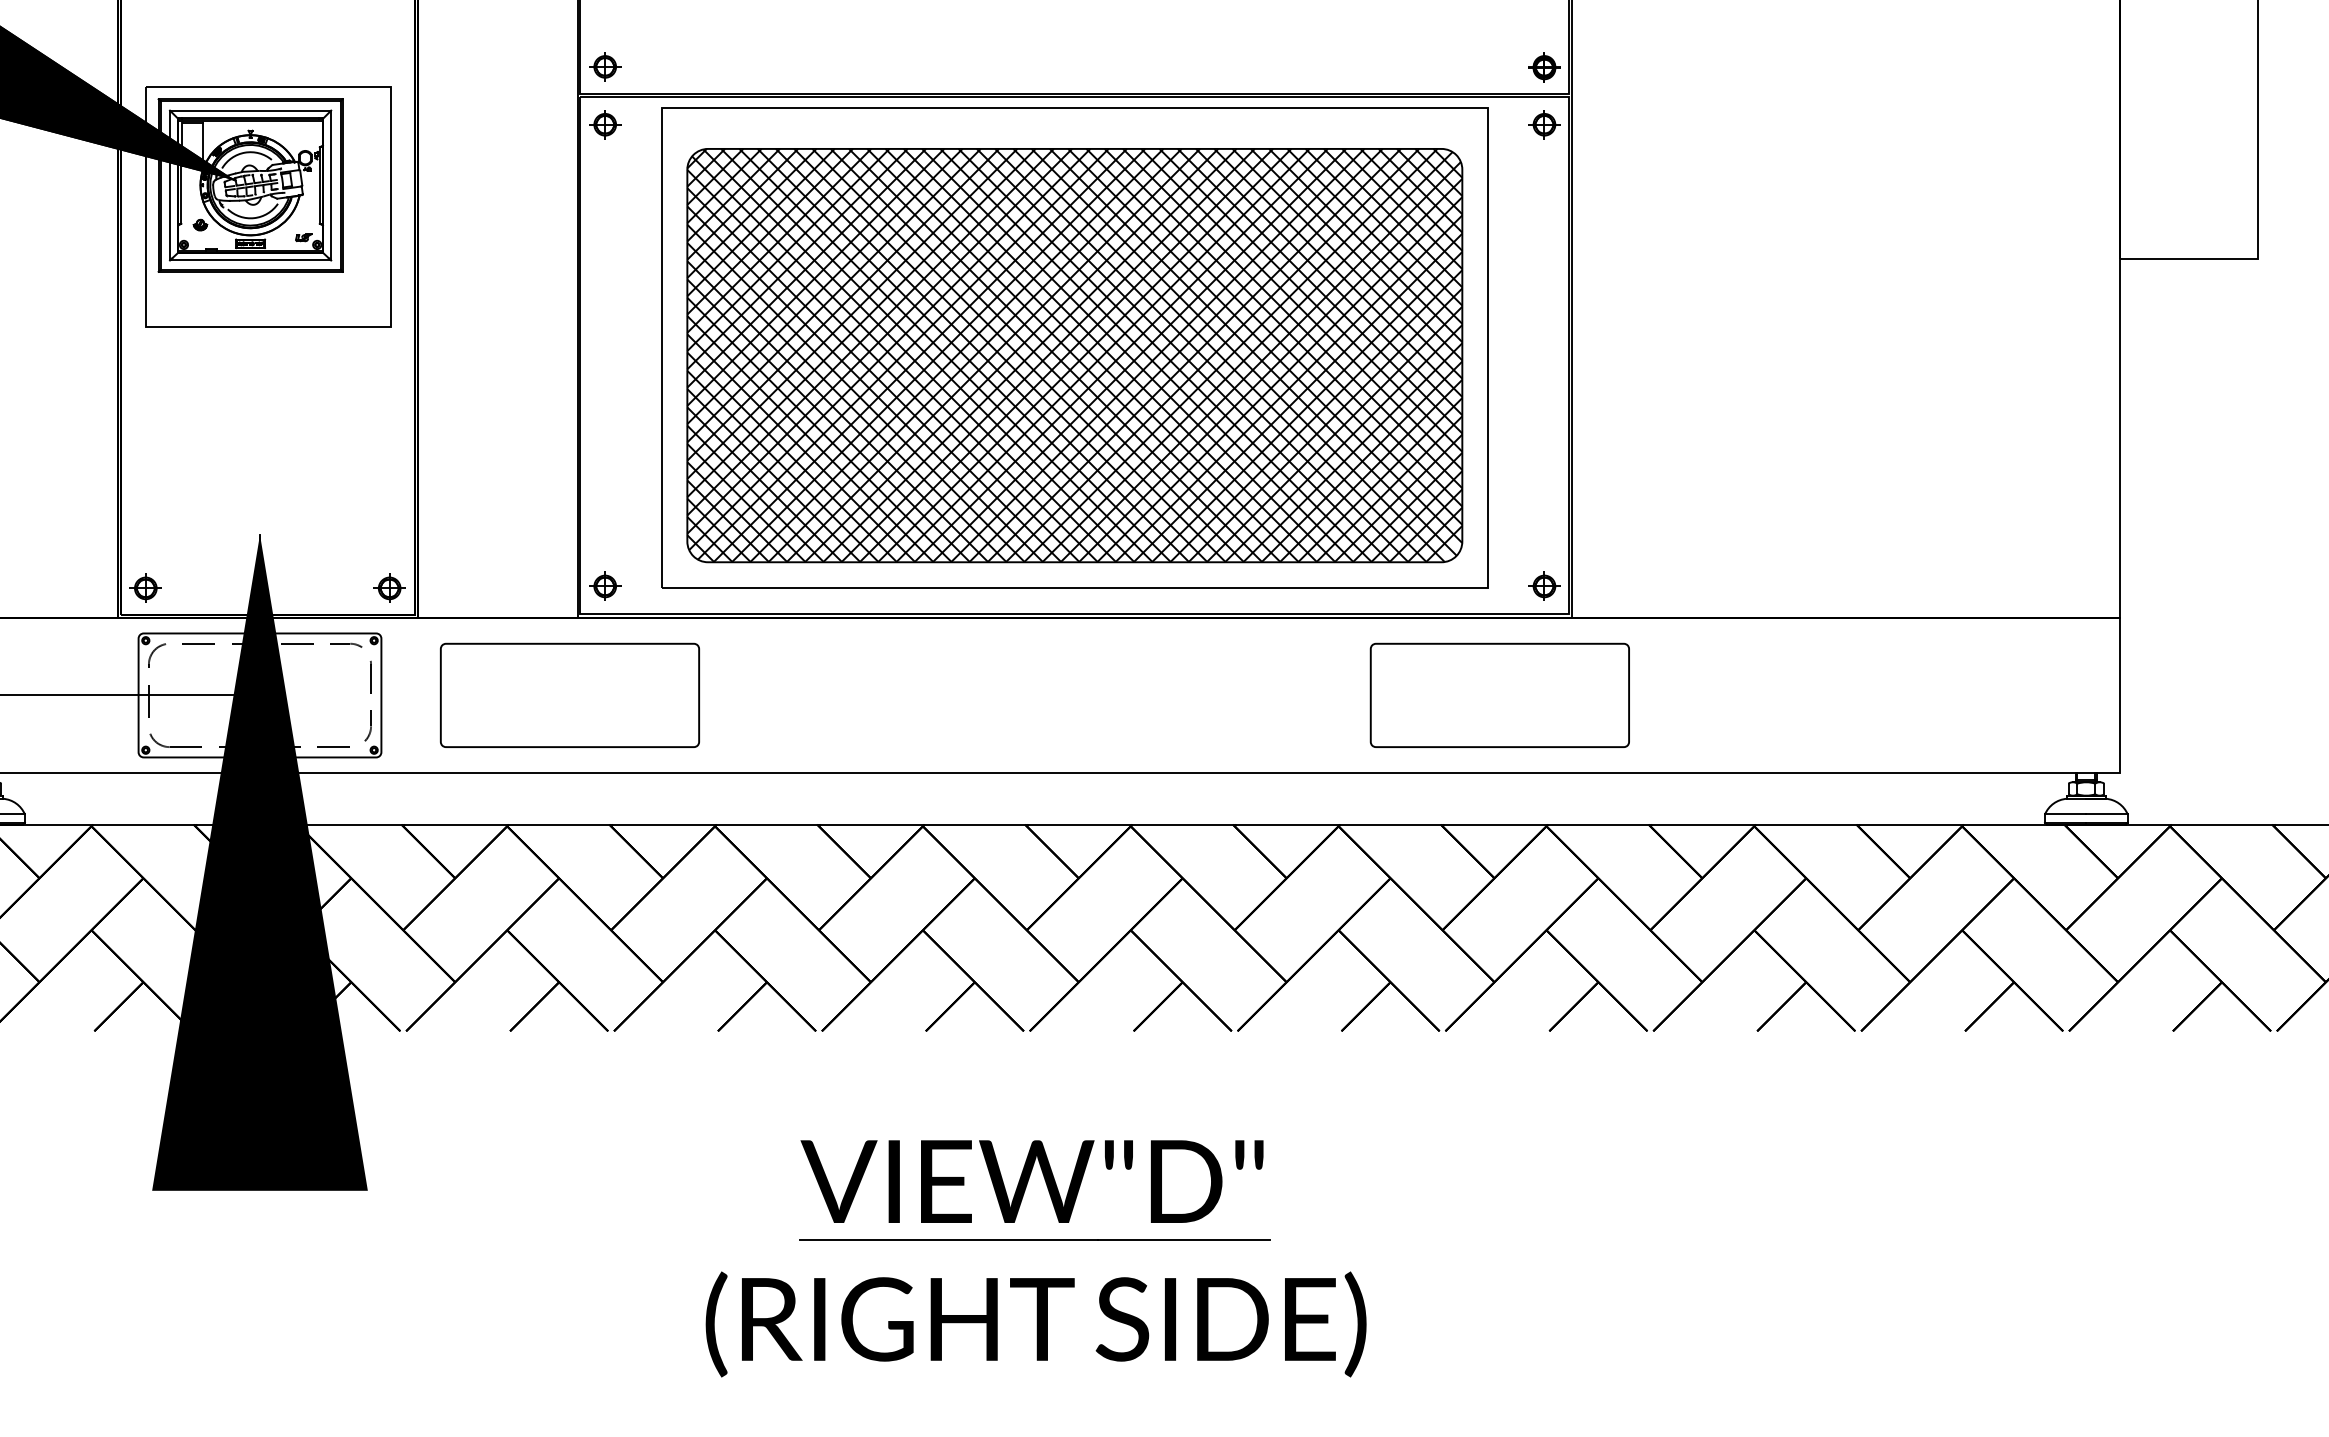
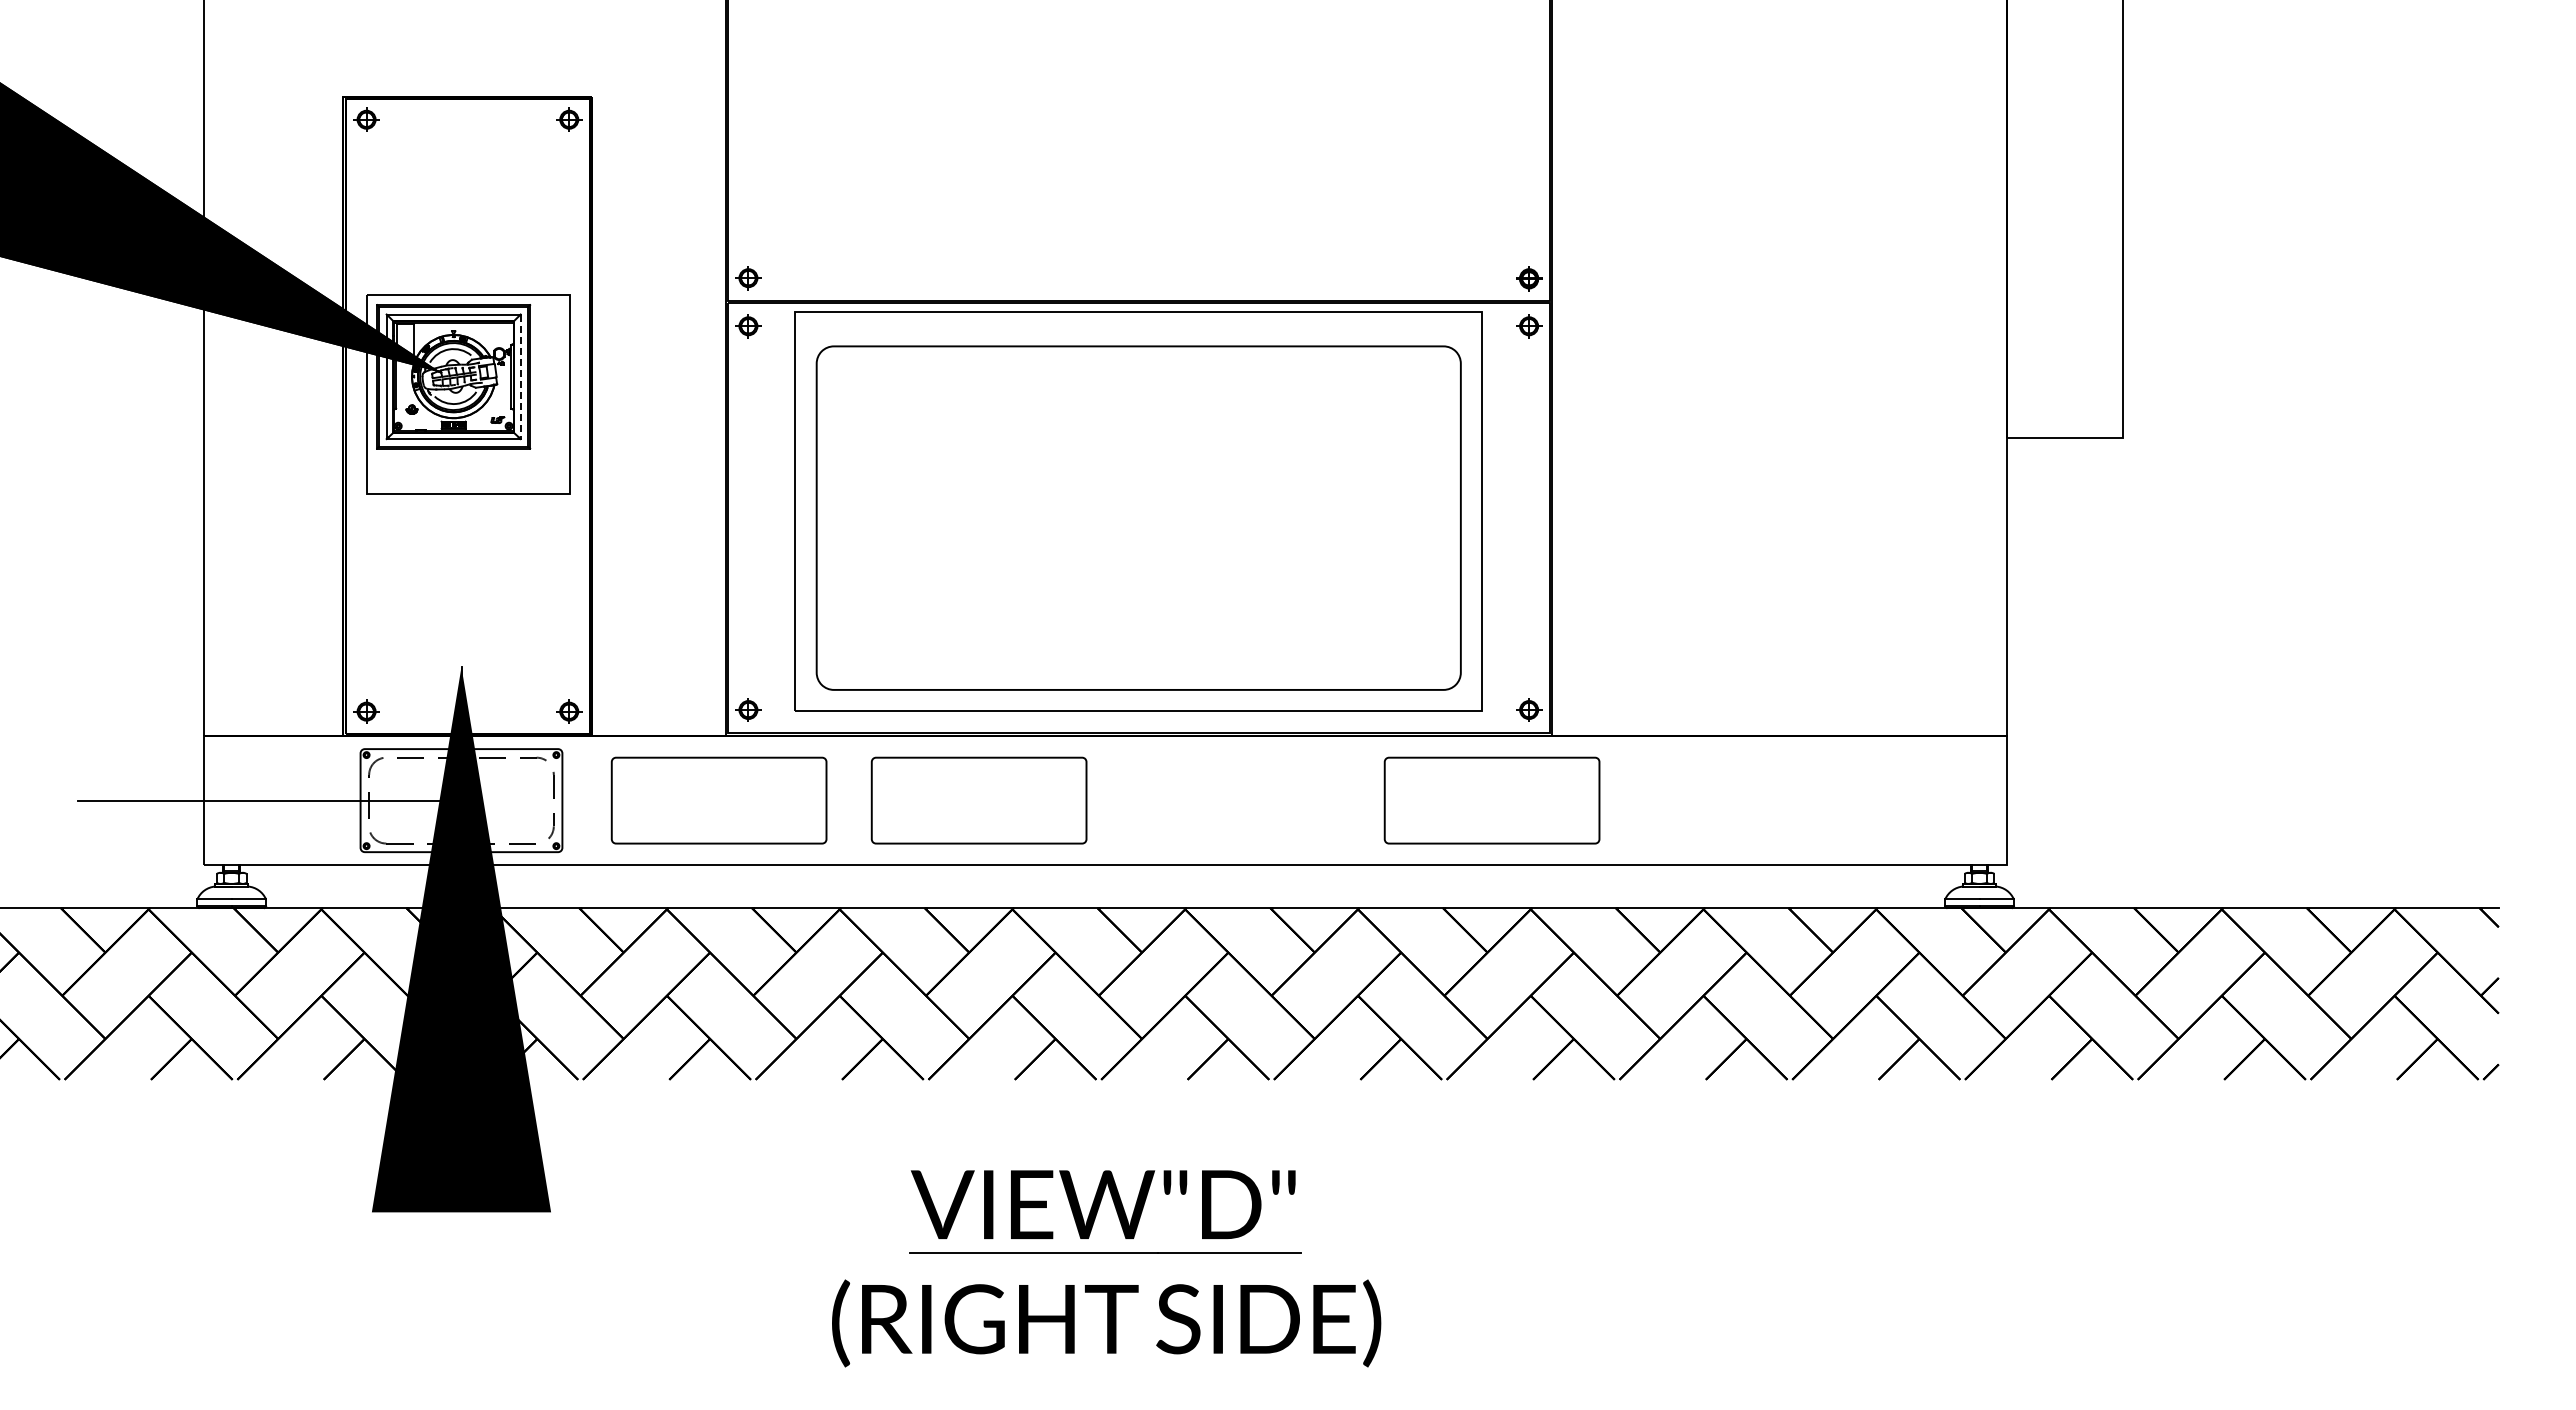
line: (330, 186) -> (520, 377), solid -> dashed
hatch: (1074, 354) -> (1138, 517), removed
part: (882, 695) -> (978, 800), added

